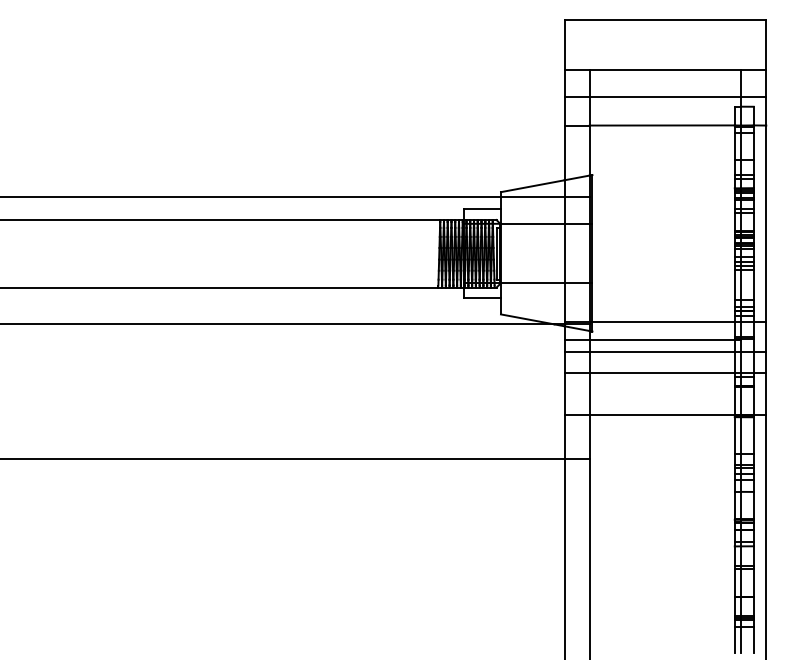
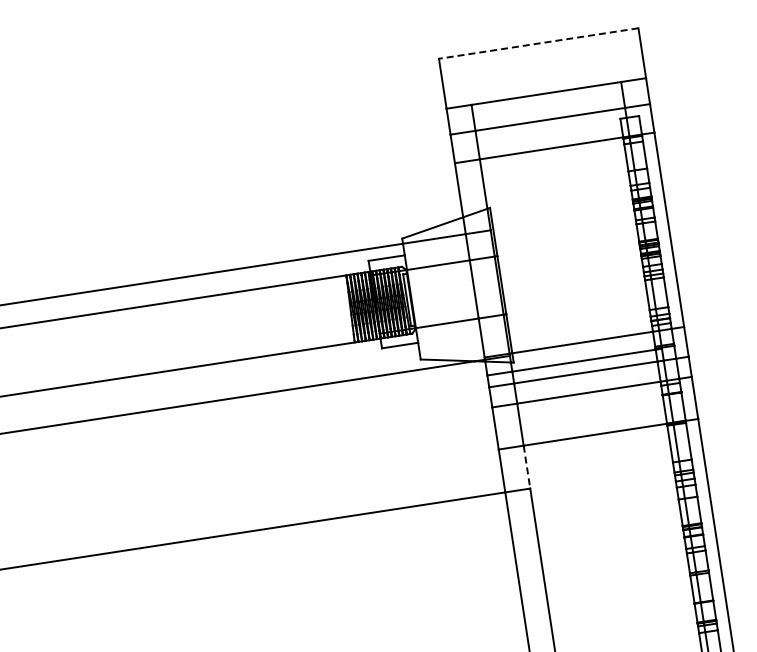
line: (665, 19) -> (538, 43), solid -> dashed
line: (589, 436) -> (526, 466), solid -> dashed

